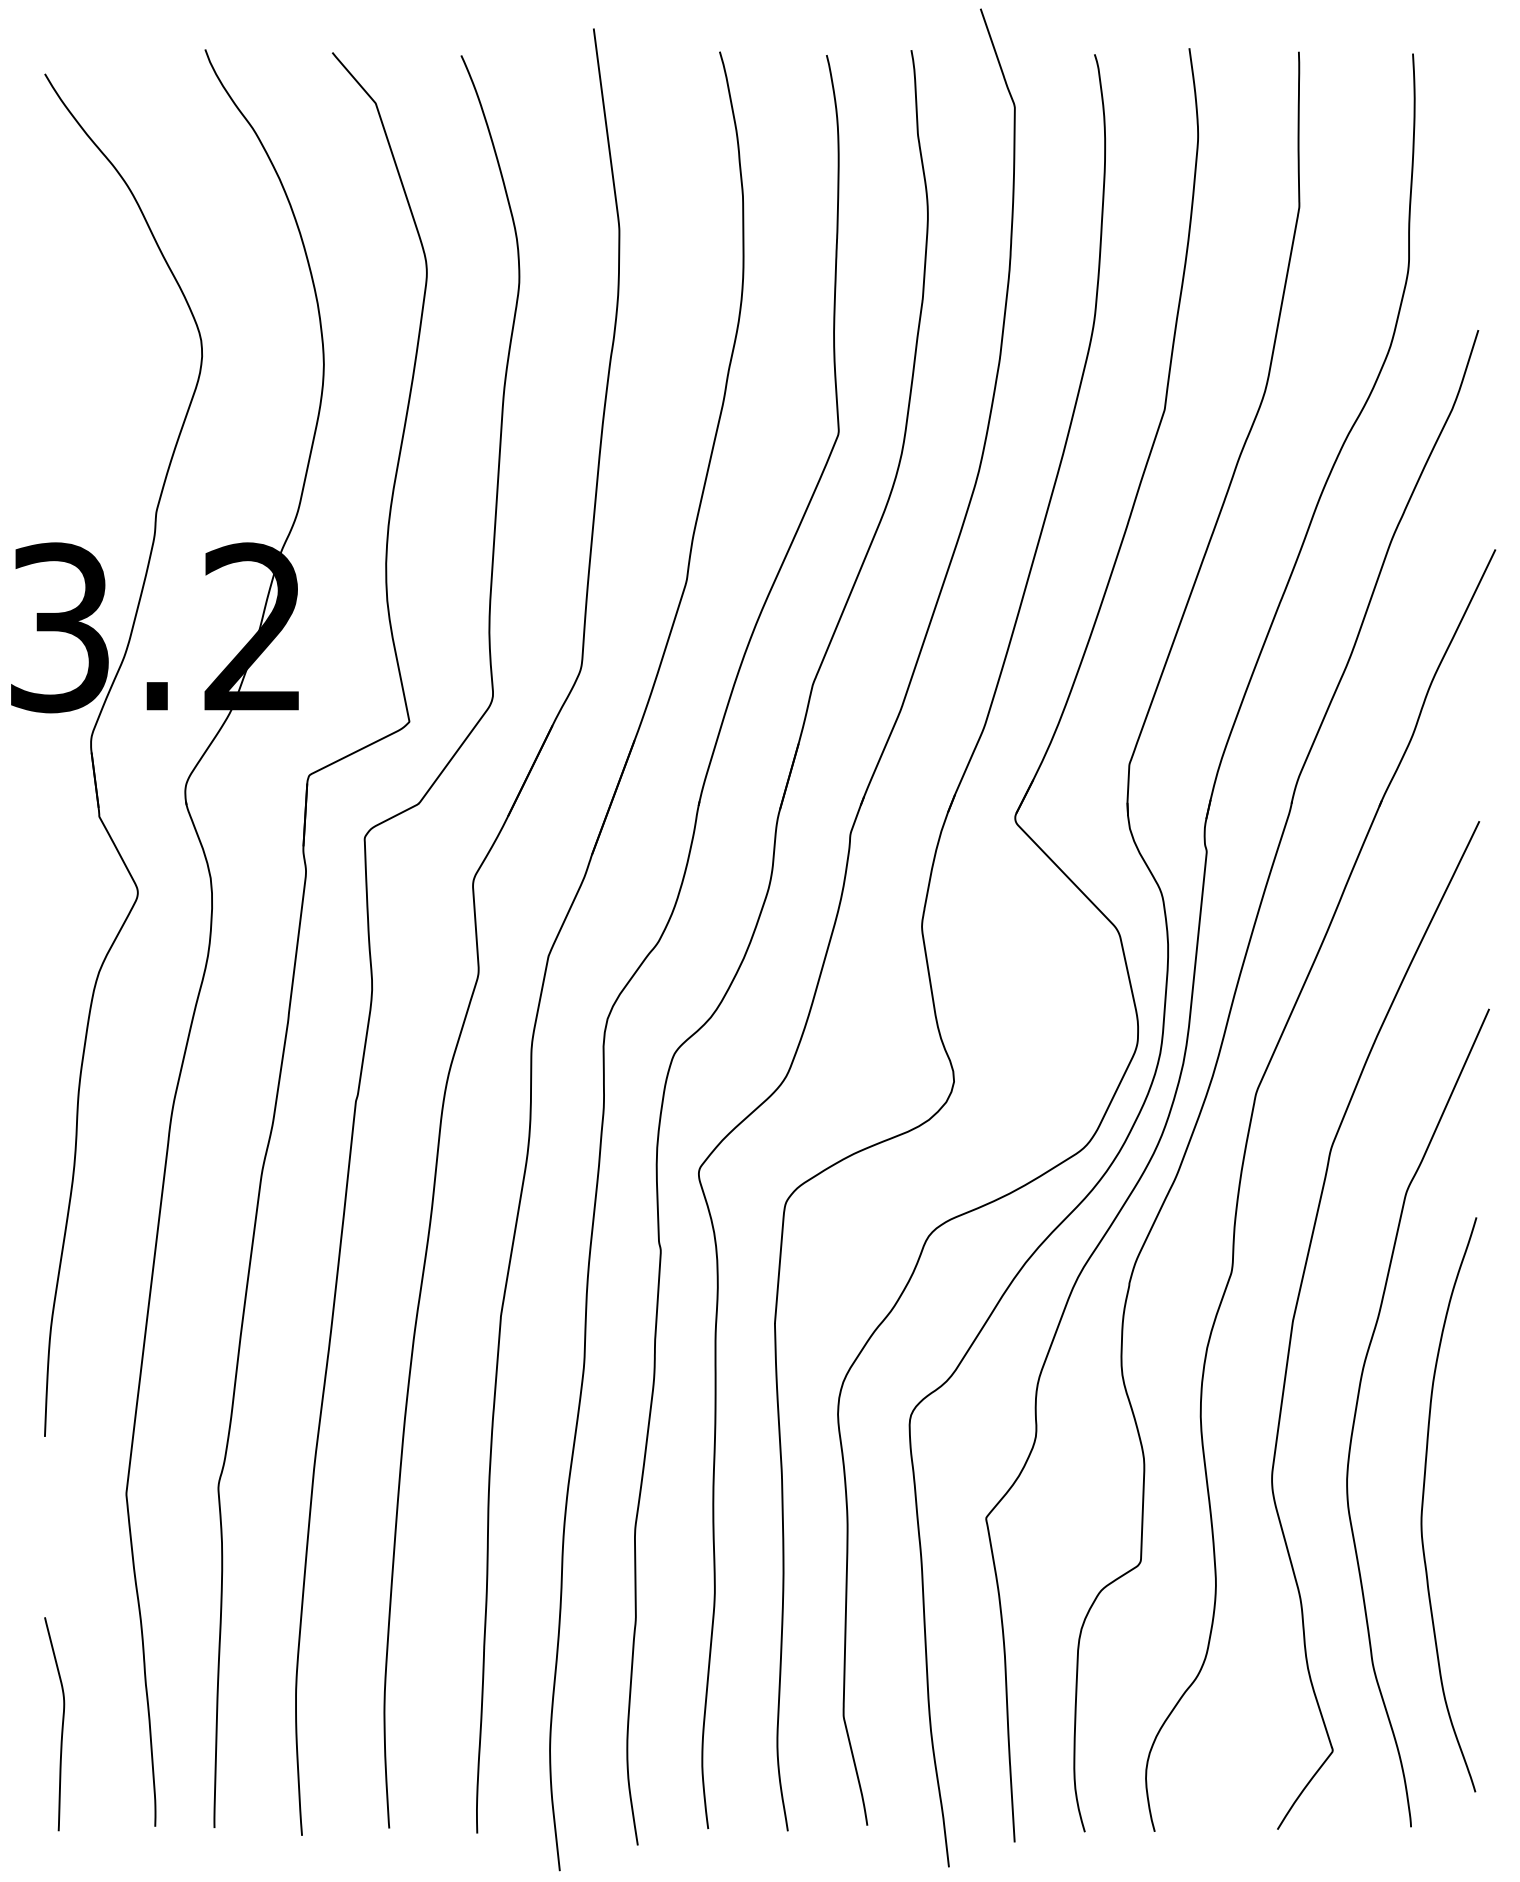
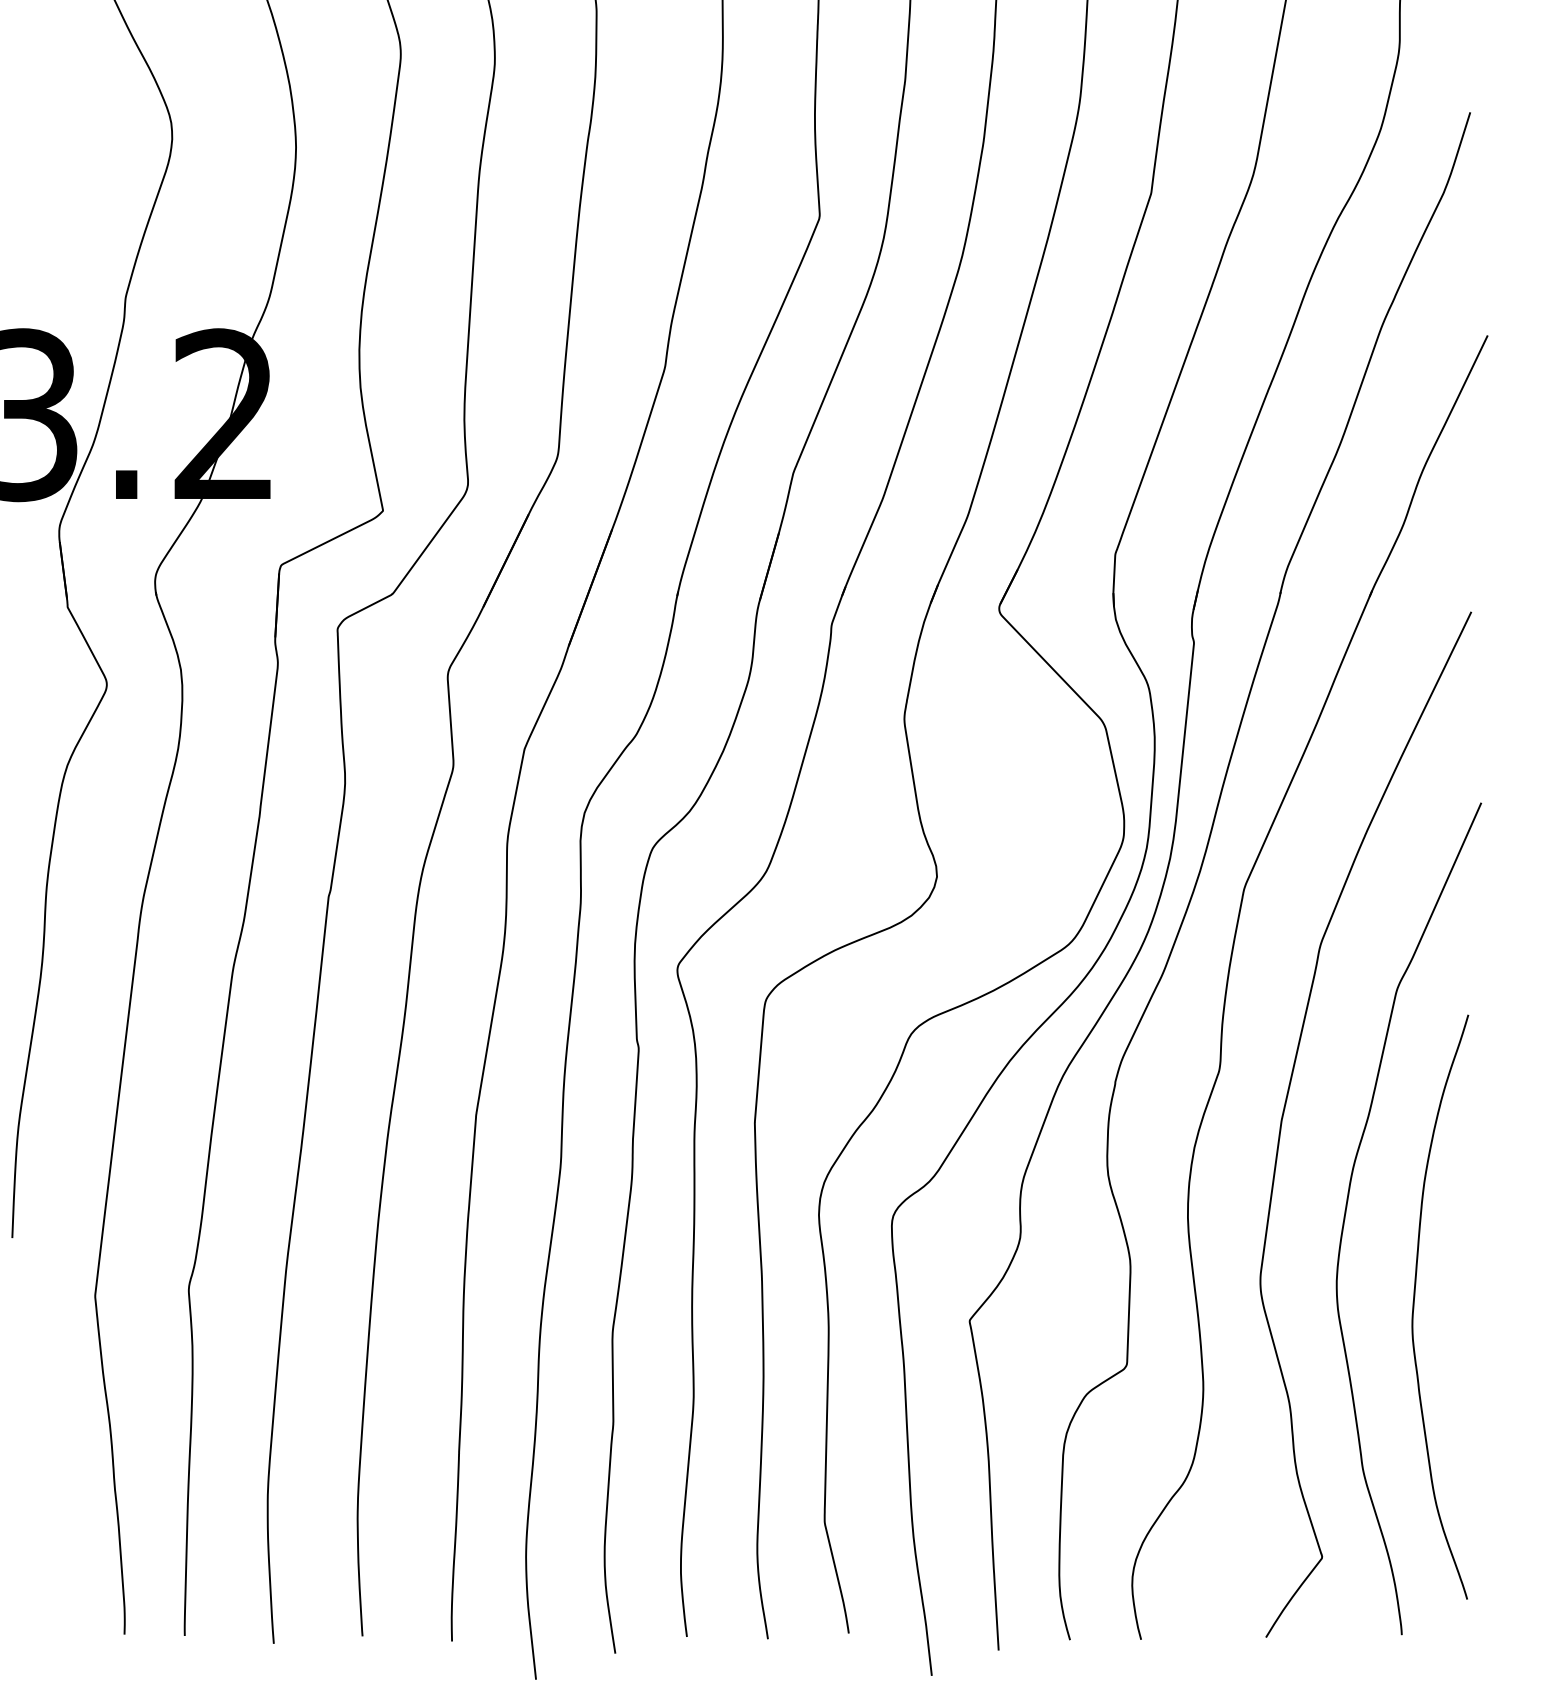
curve: (61, 1725) -> (29, 1531), removed

